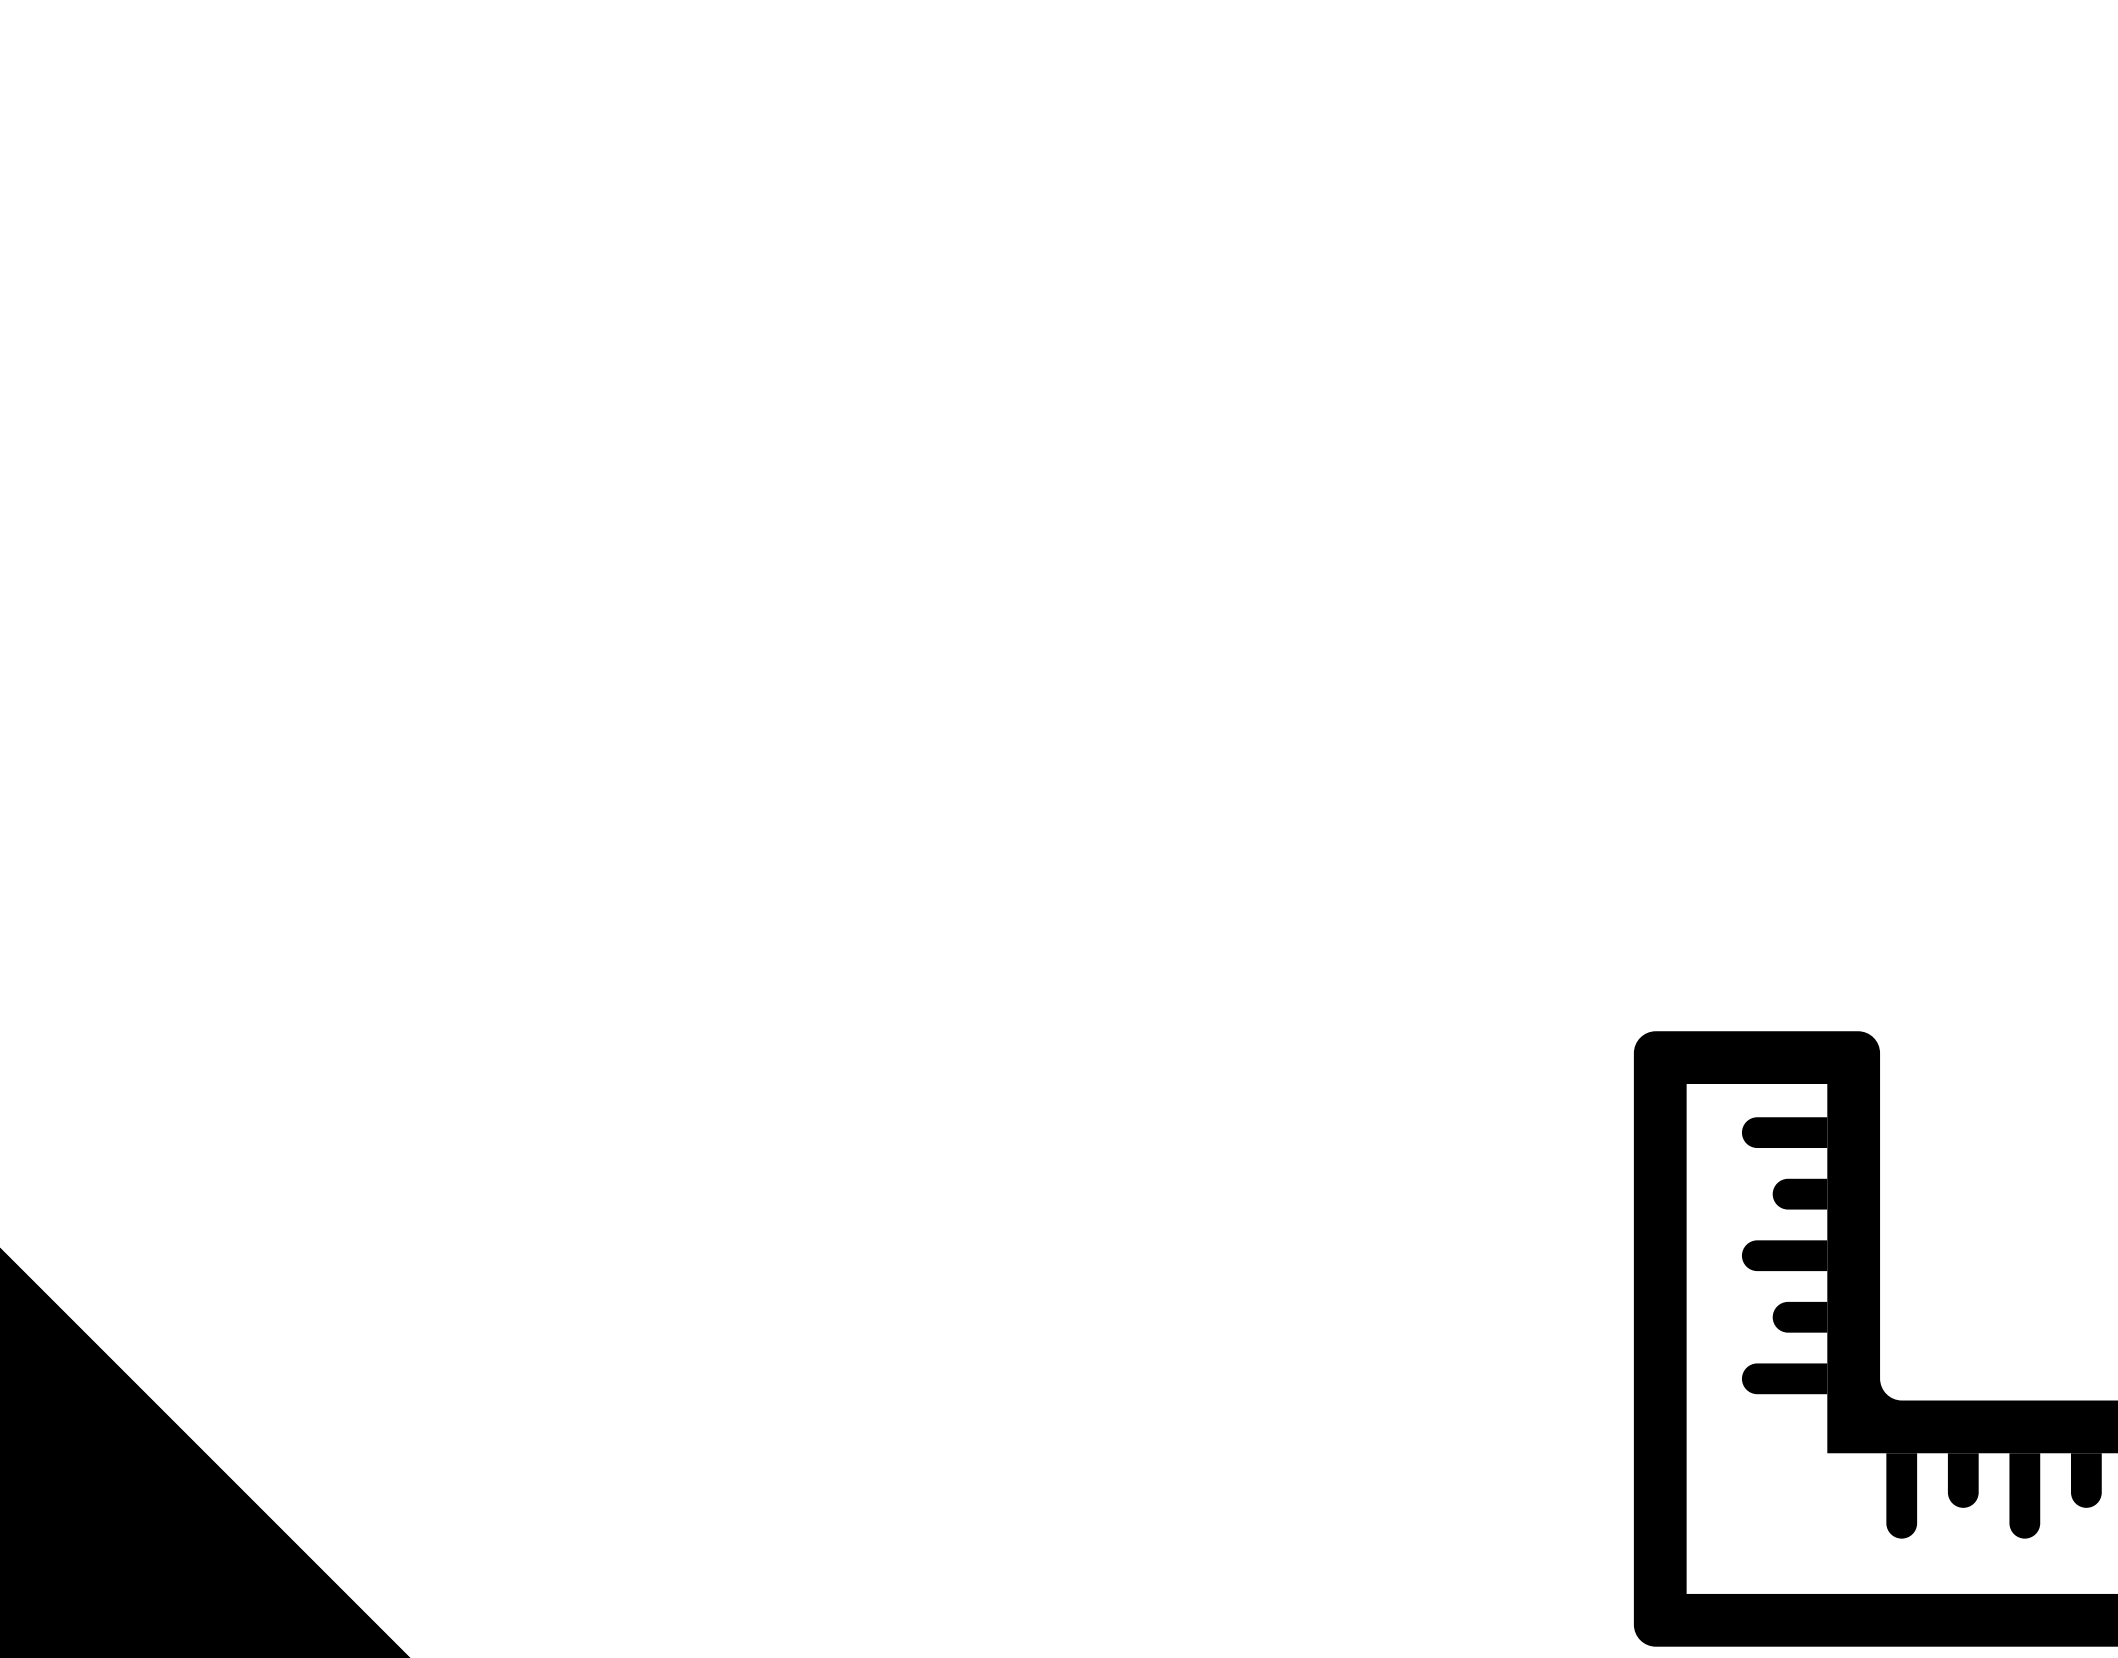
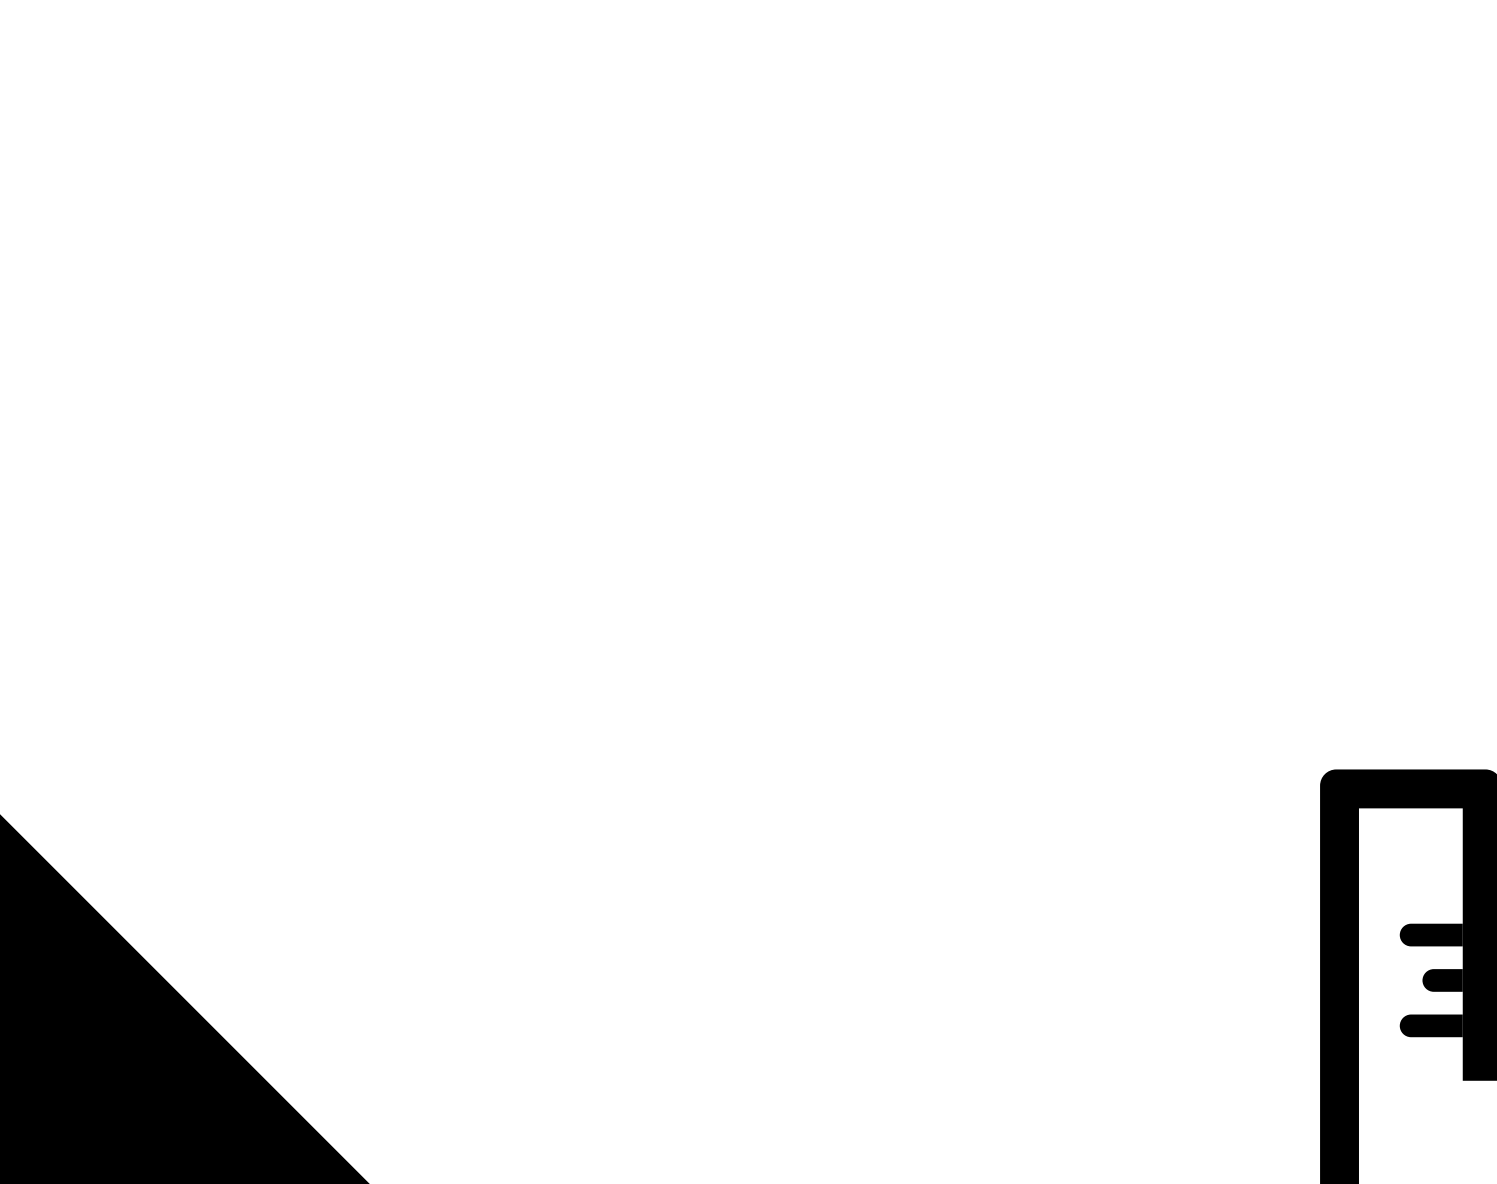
fill: (1784, 1132) -> (1431, 844), removed
fill: (1799, 1193) -> (1442, 889), removed

